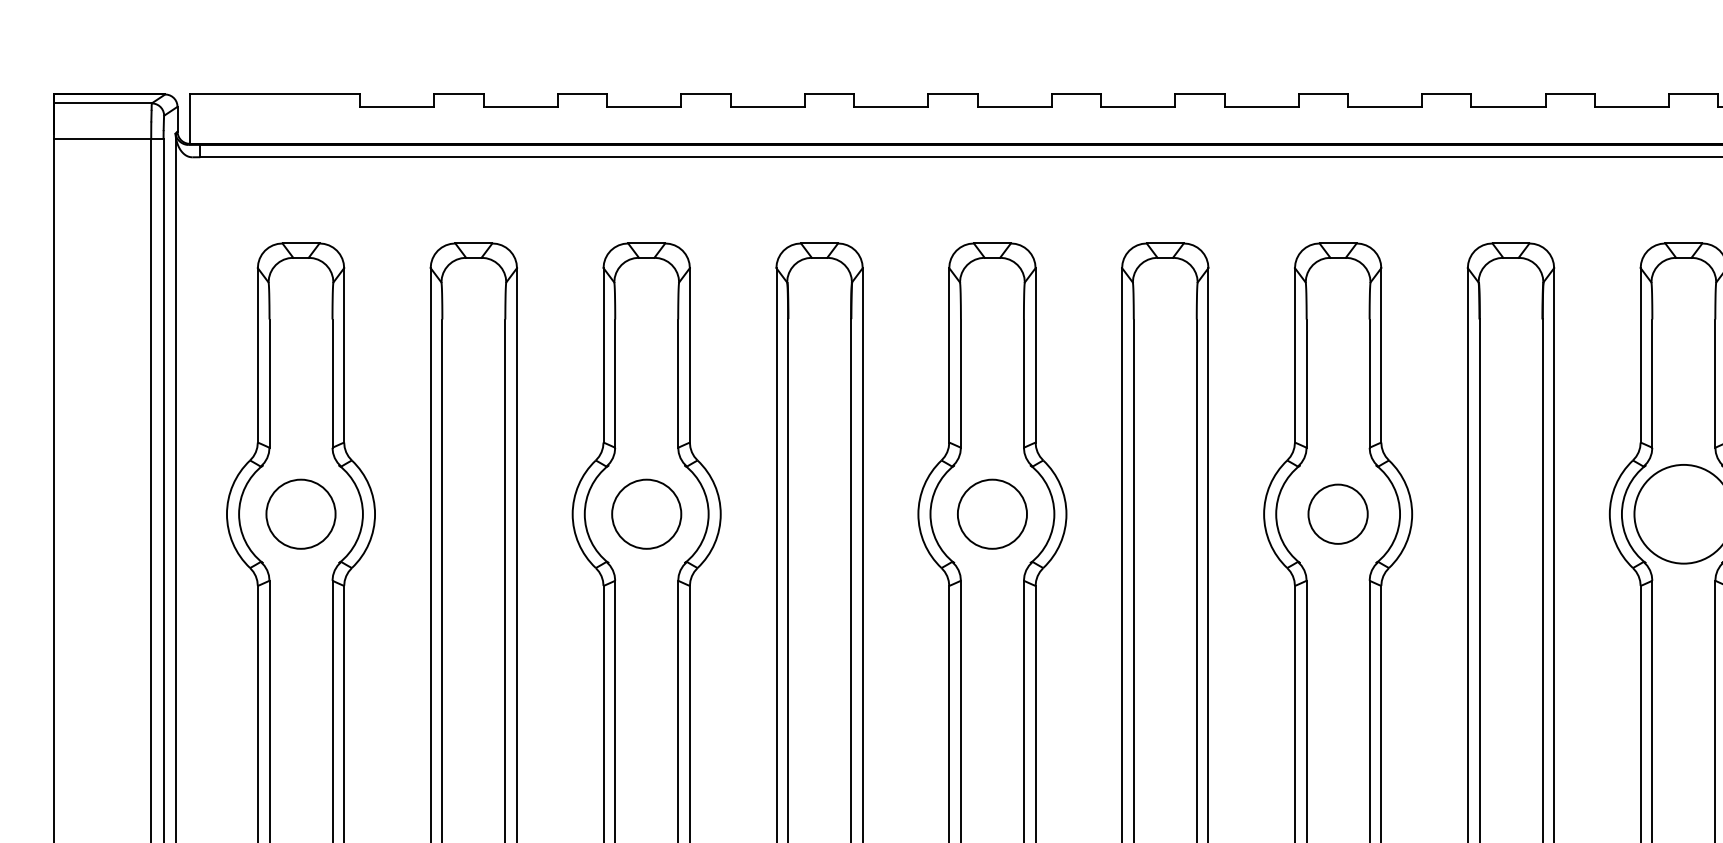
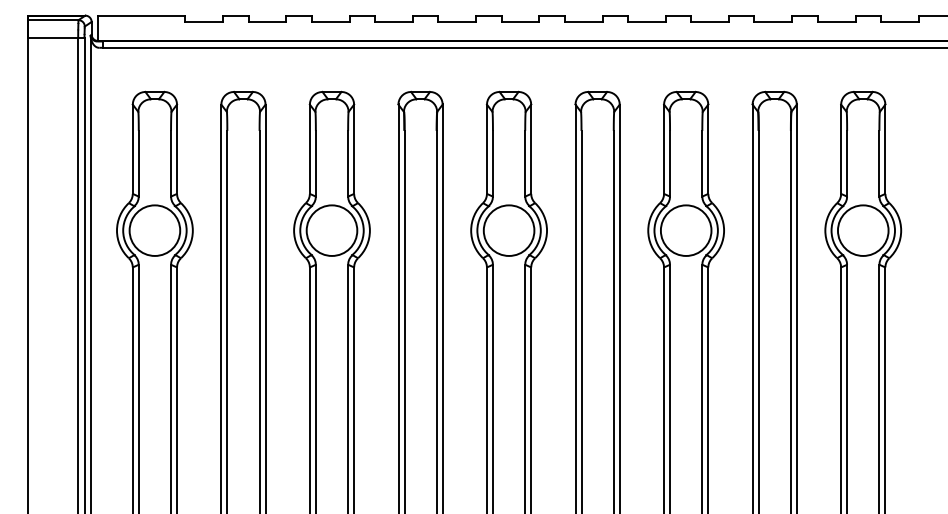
circle: (300, 513) -> (154, 230), size x1.43
circle: (645, 513) -> (331, 230), size x1.43
circle: (991, 513) -> (508, 230), size x1.43
circle: (1336, 513) -> (685, 230), size x1.67

